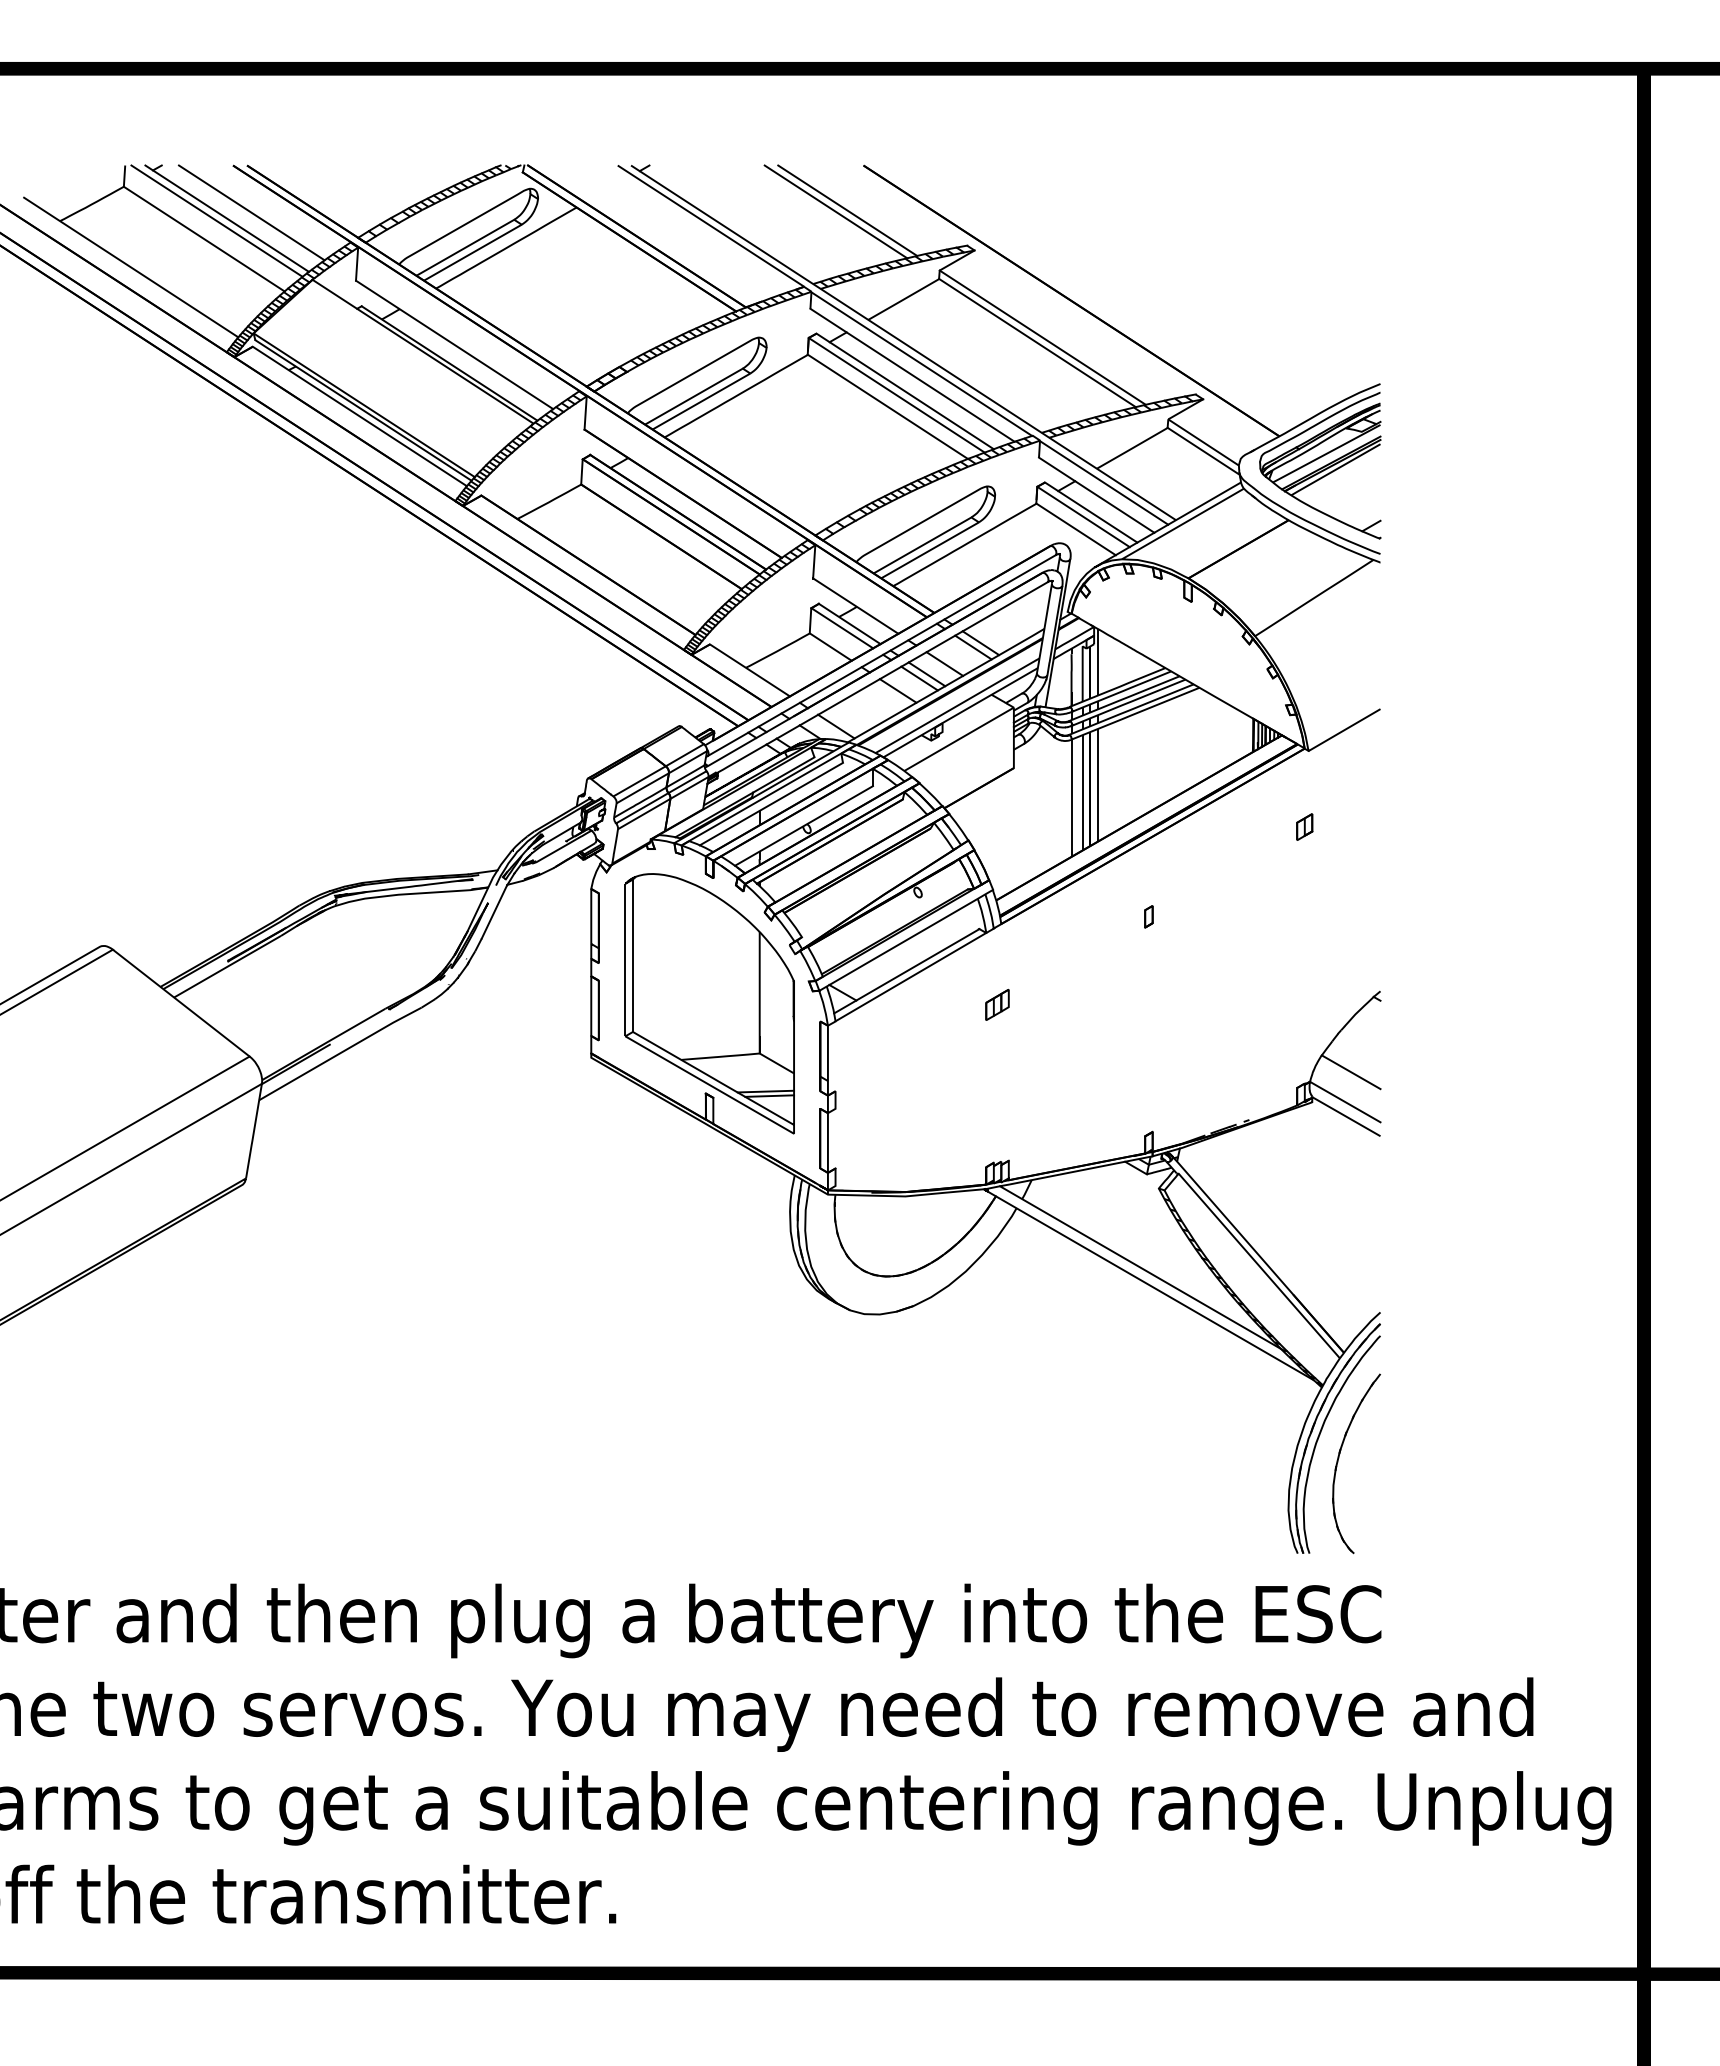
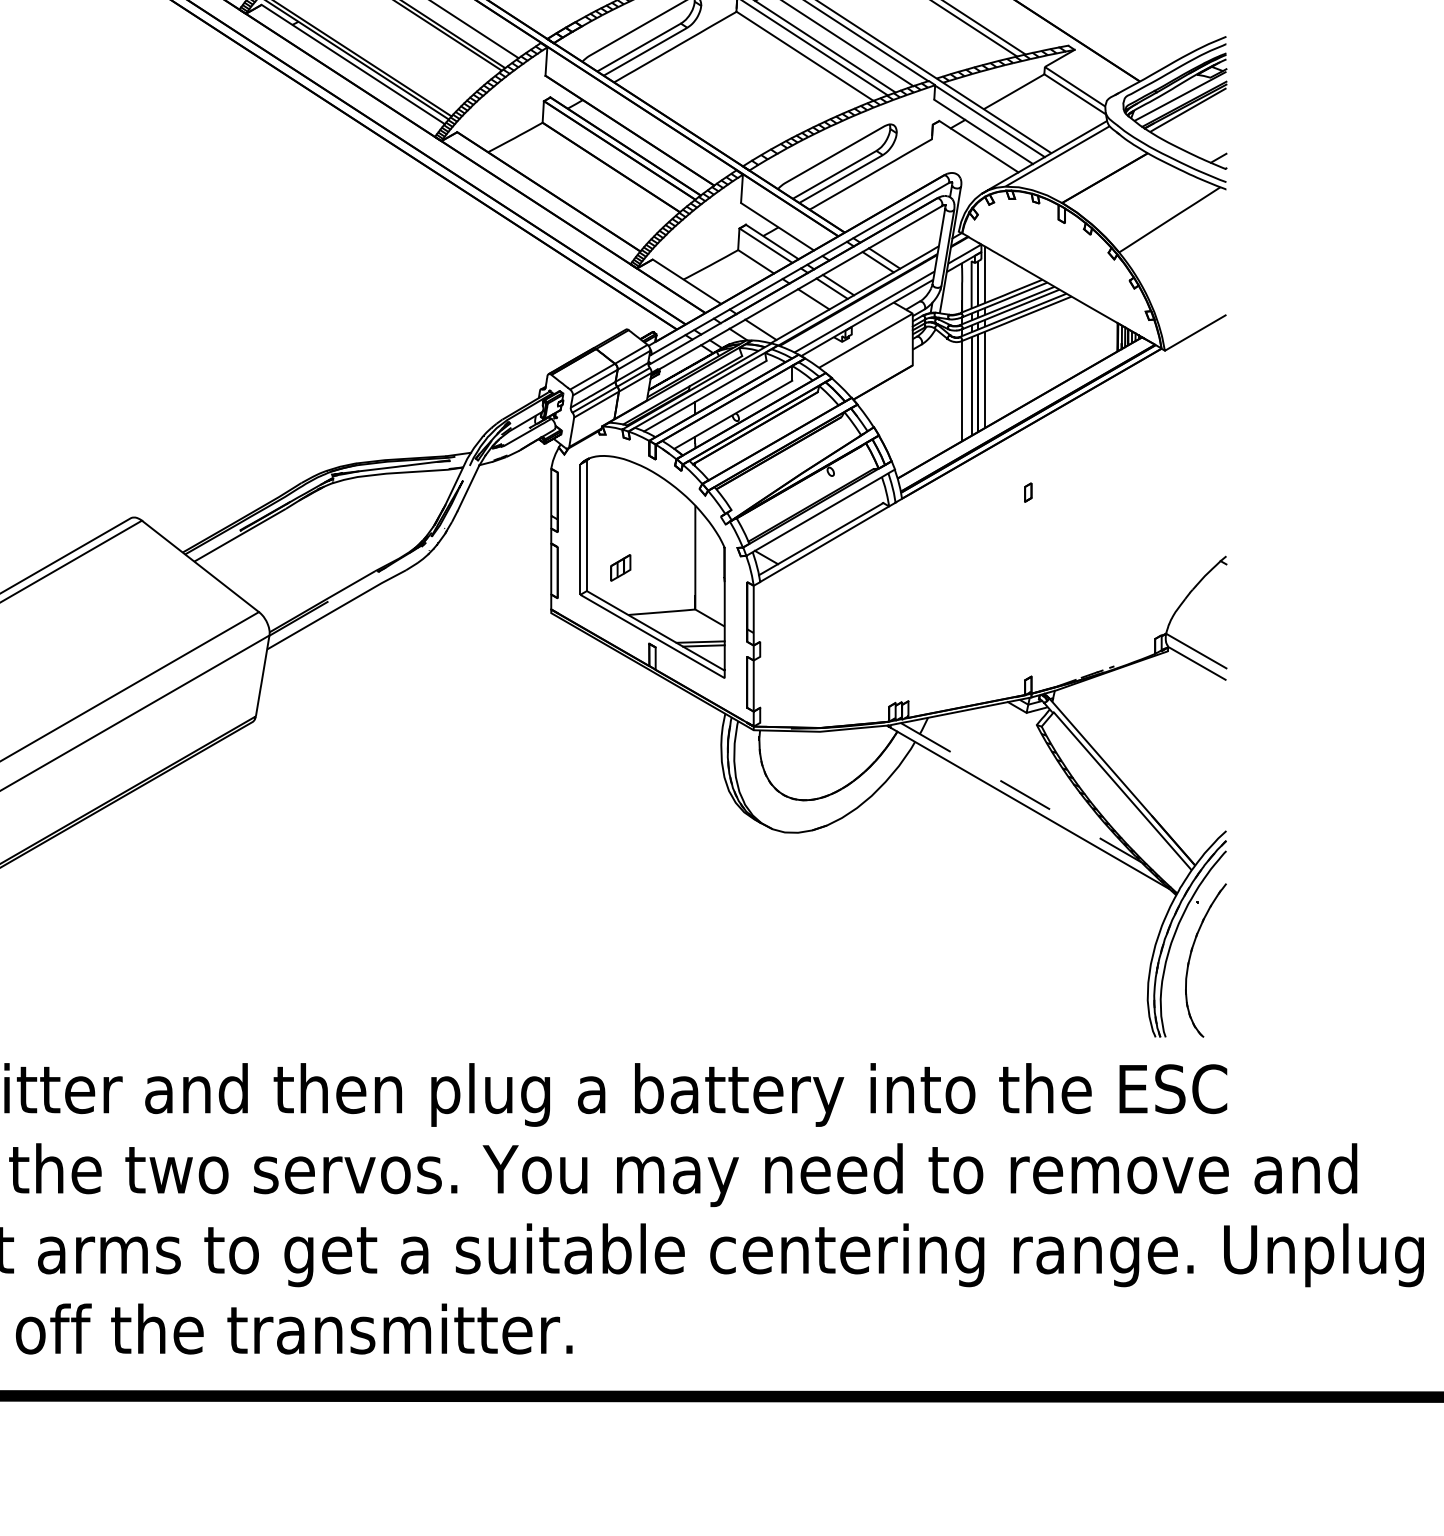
line: (1083, 516) -> (972, 150), removed
line: (1075, 529) -> (965, 161), removed
line: (944, 663) -> (853, 275), removed
part: (1304, 826) -> (1161, 415), removed
part: (997, 1004) -> (620, 567), moved
line: (1350, 1072) -> (1200, 625), removed
line: (1140, 1267) -> (1021, 792), solid -> dashed

